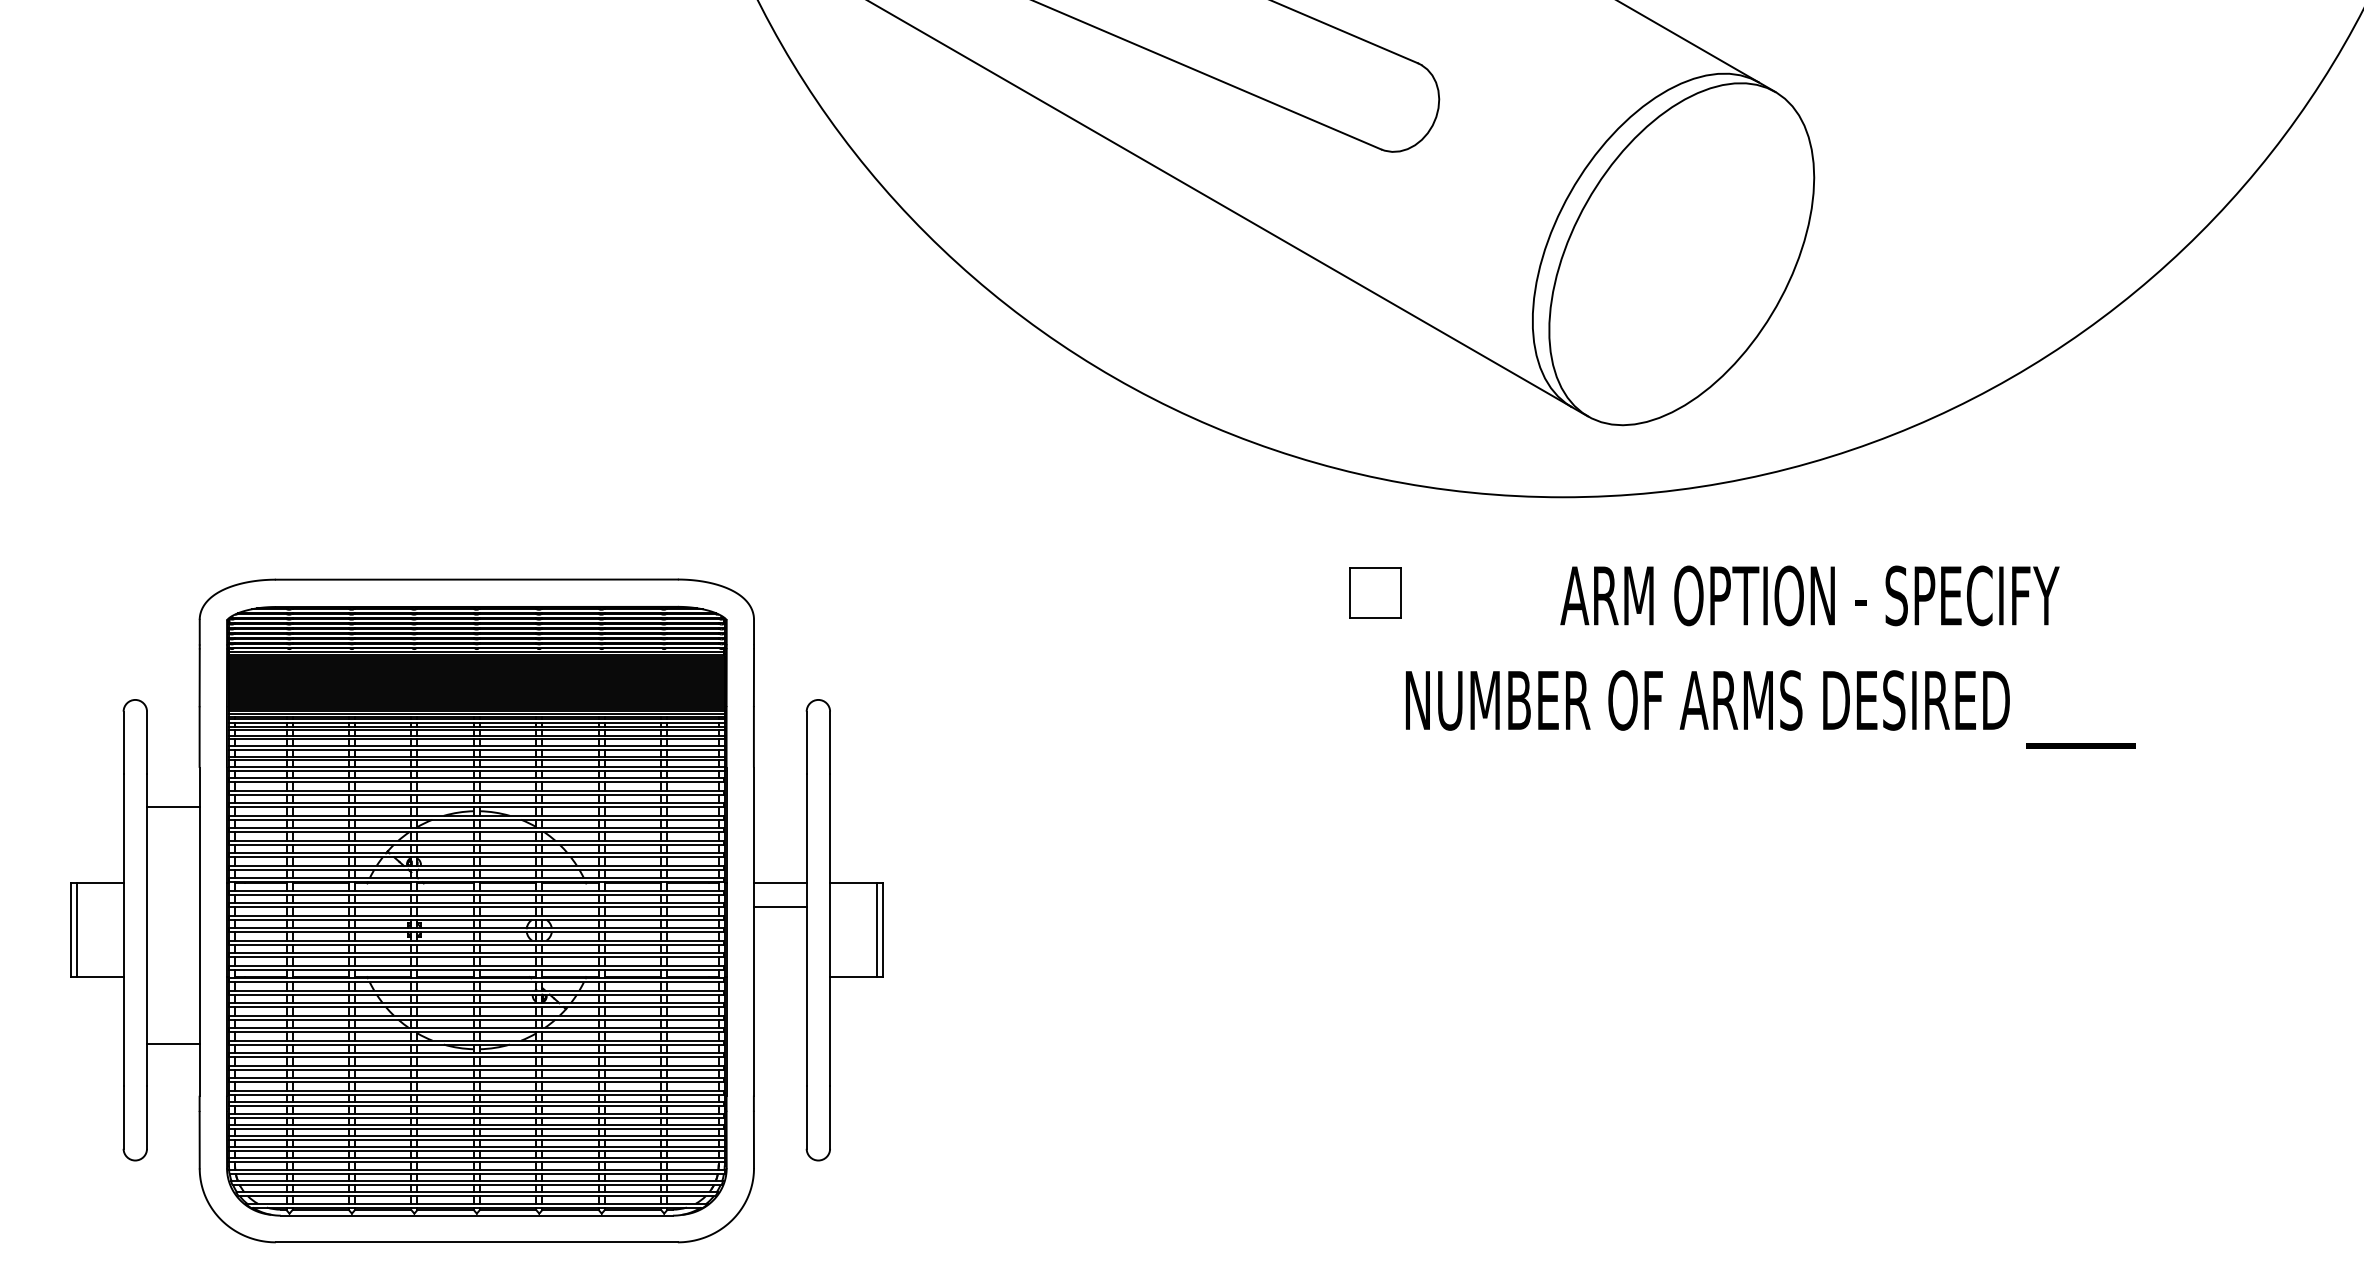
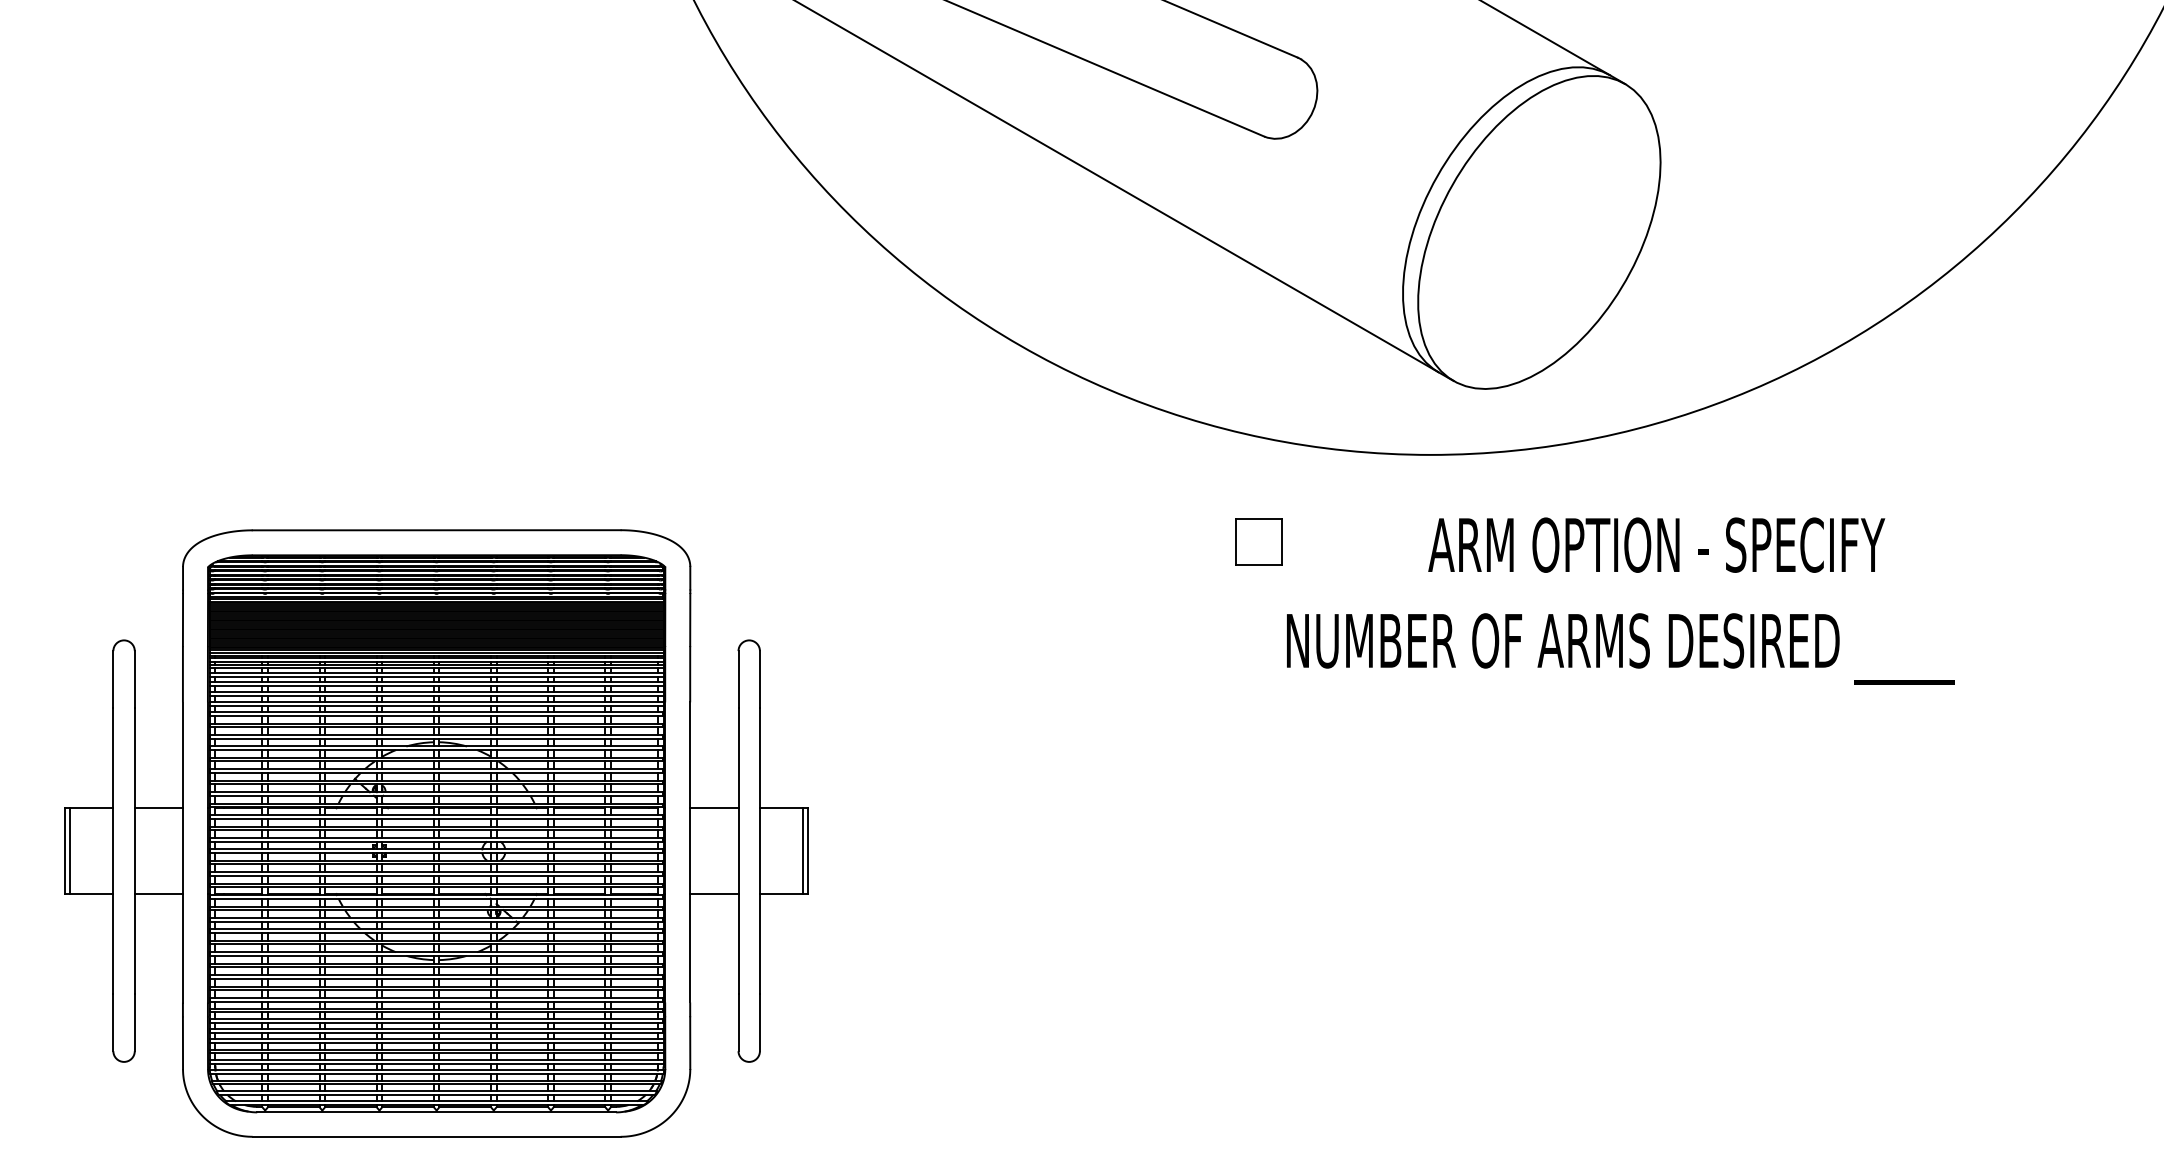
line: (173, 807) -> (159, 808), moved
line: (779, 907) -> (713, 894), moved
line: (173, 1044) -> (159, 894), moved

